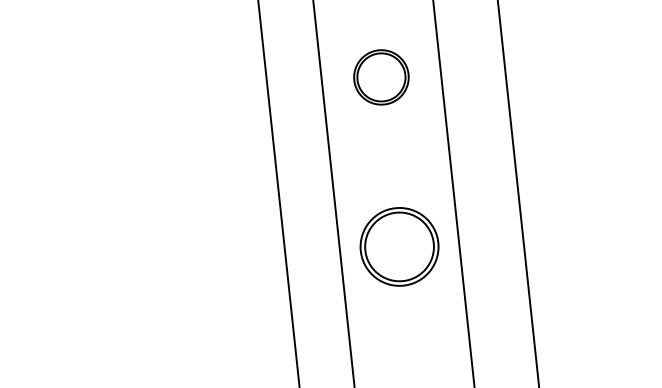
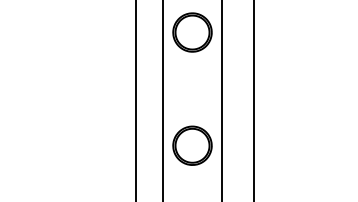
part: (381, 77) -> (192, 32), size x1.43
part: (399, 246) -> (192, 145), moved

